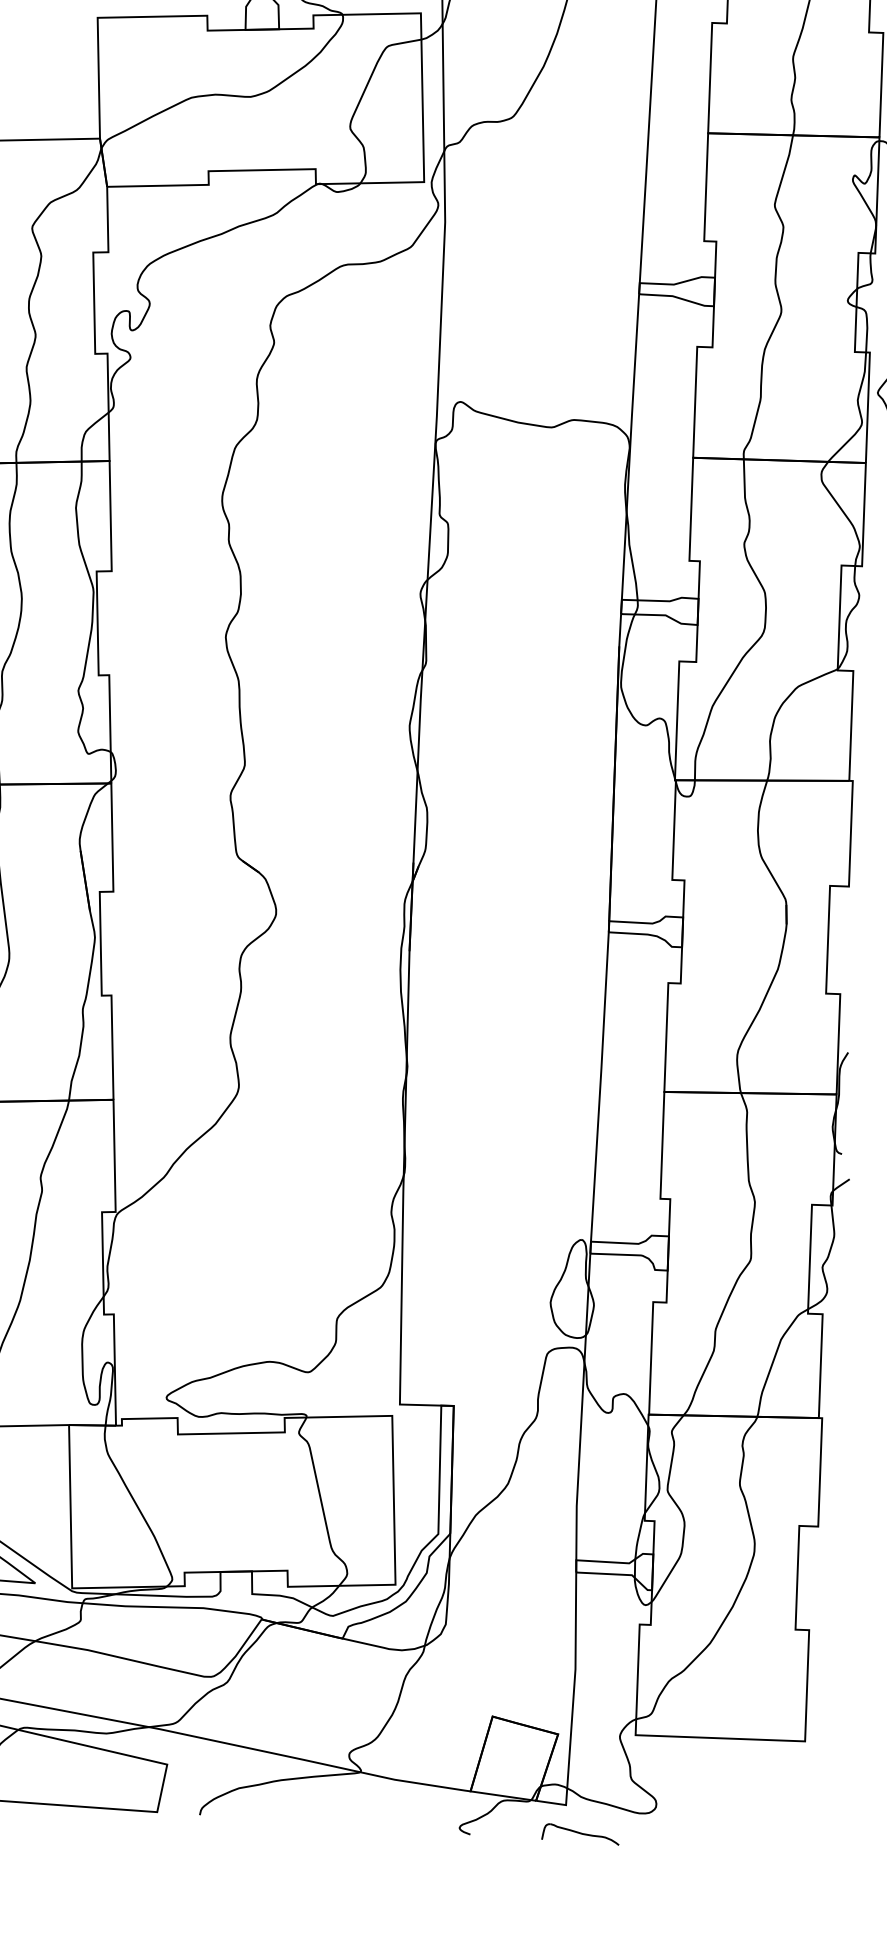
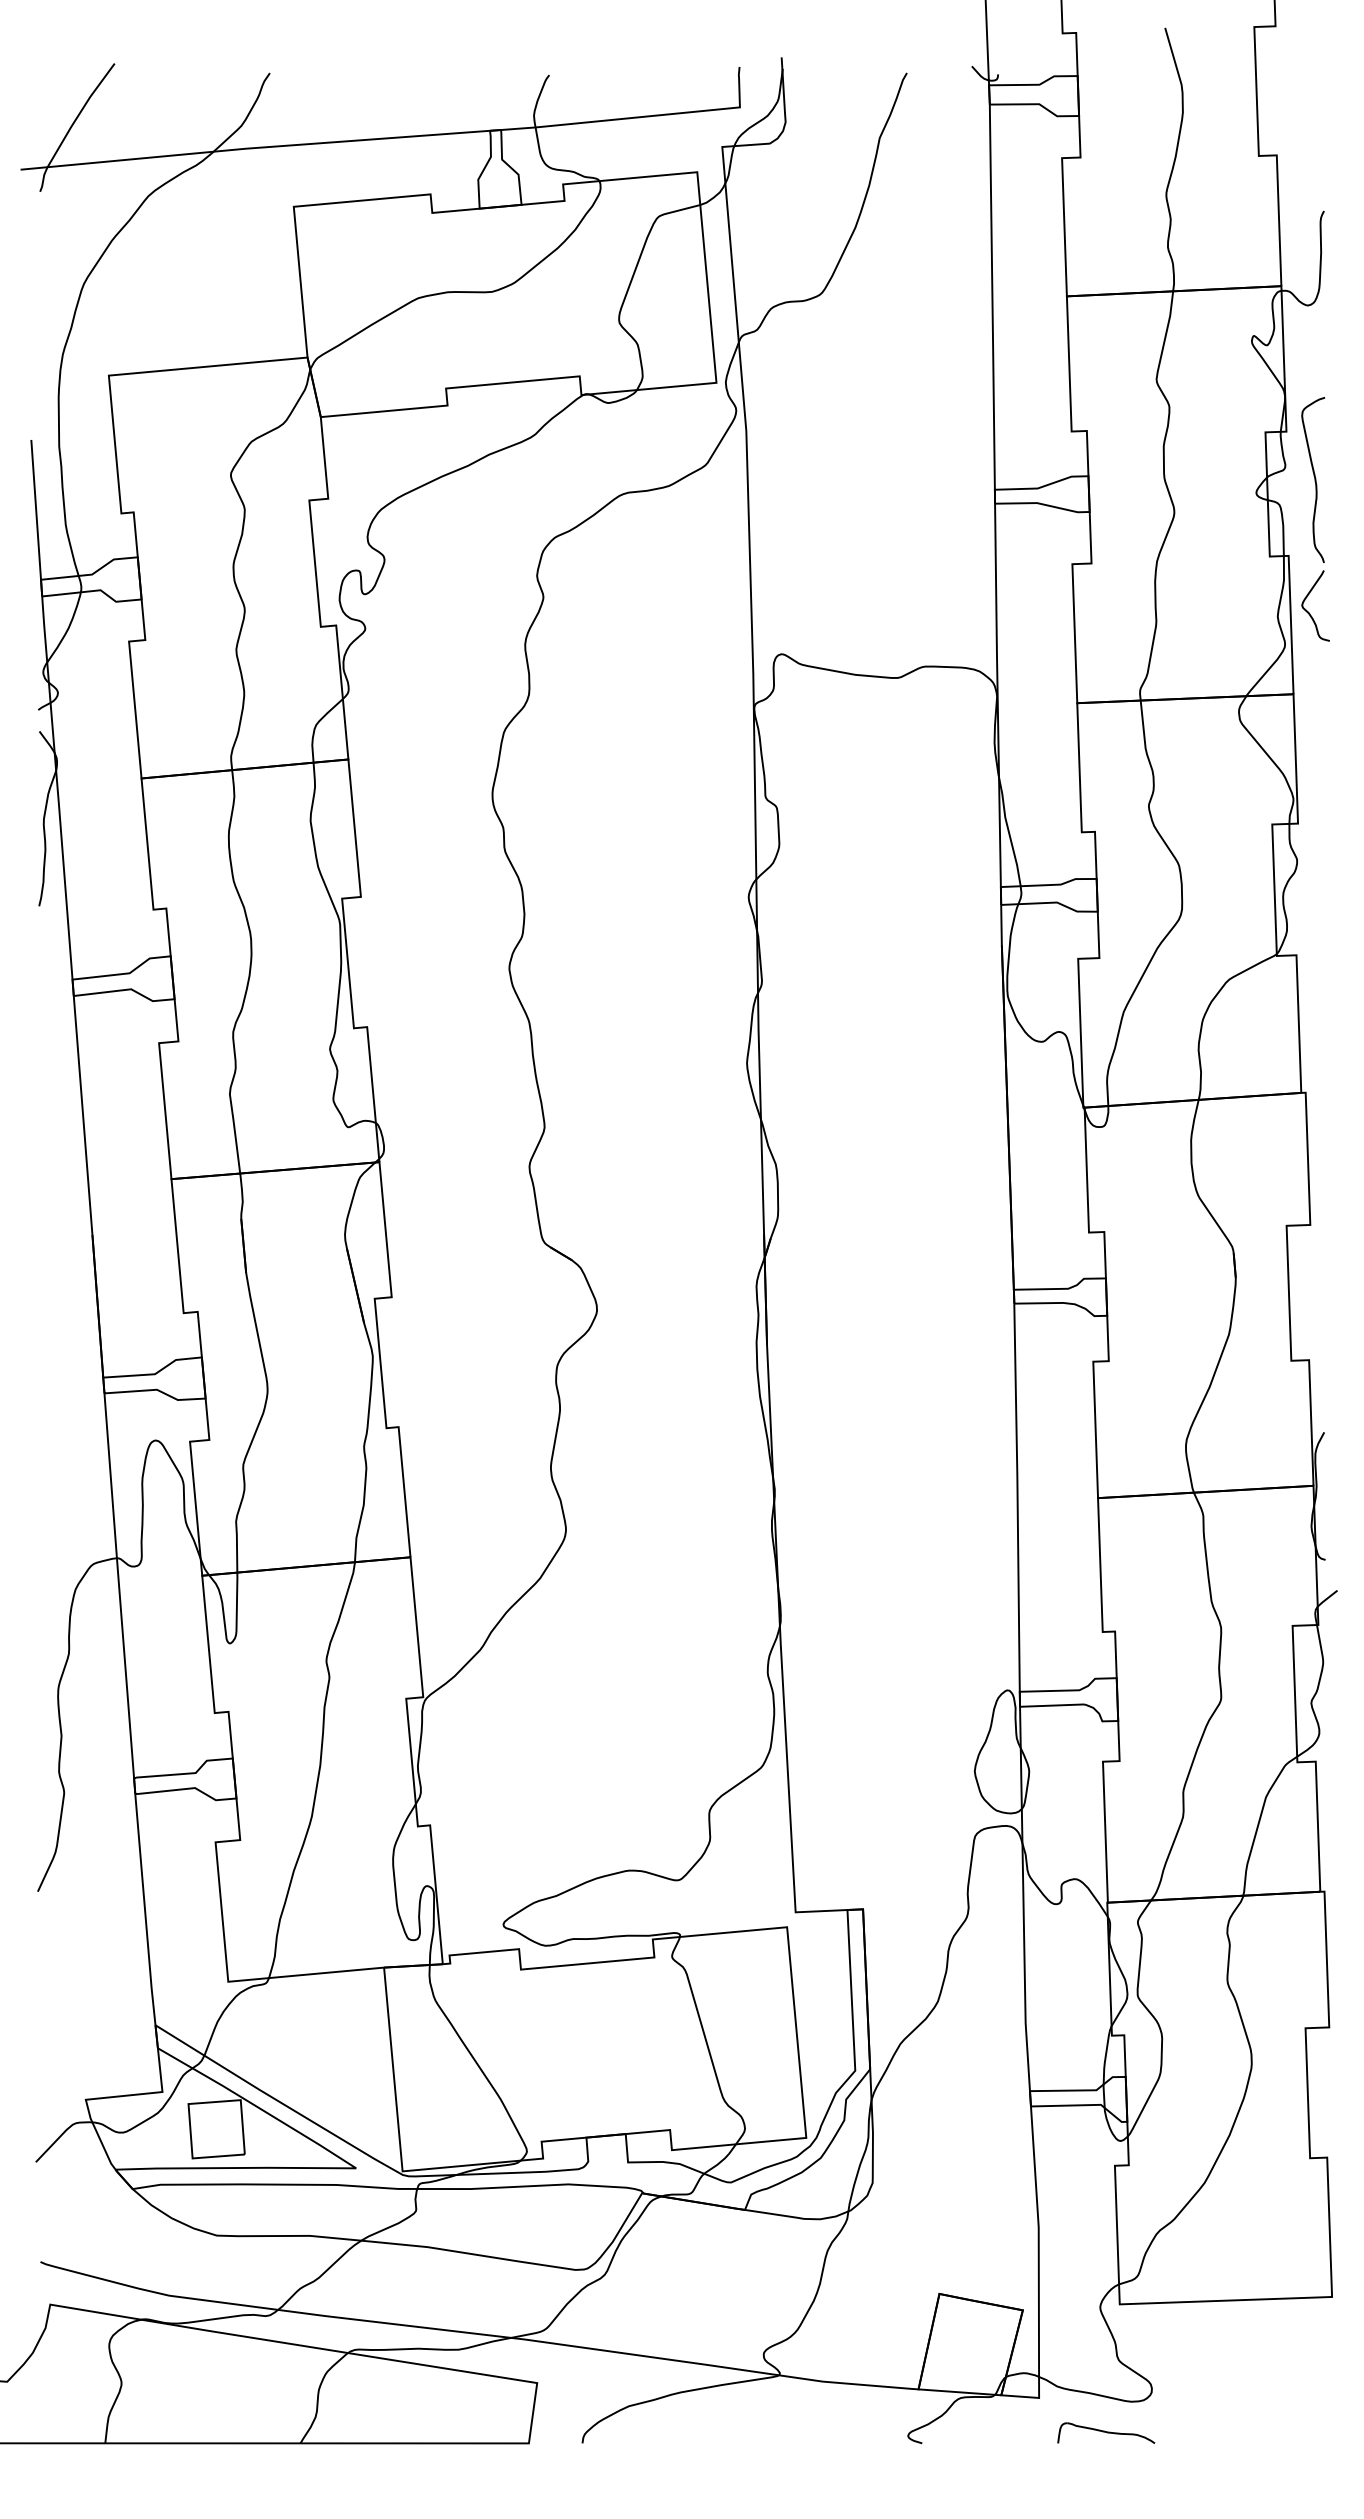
part: (581, 1833) -> (1106, 2432), moved

